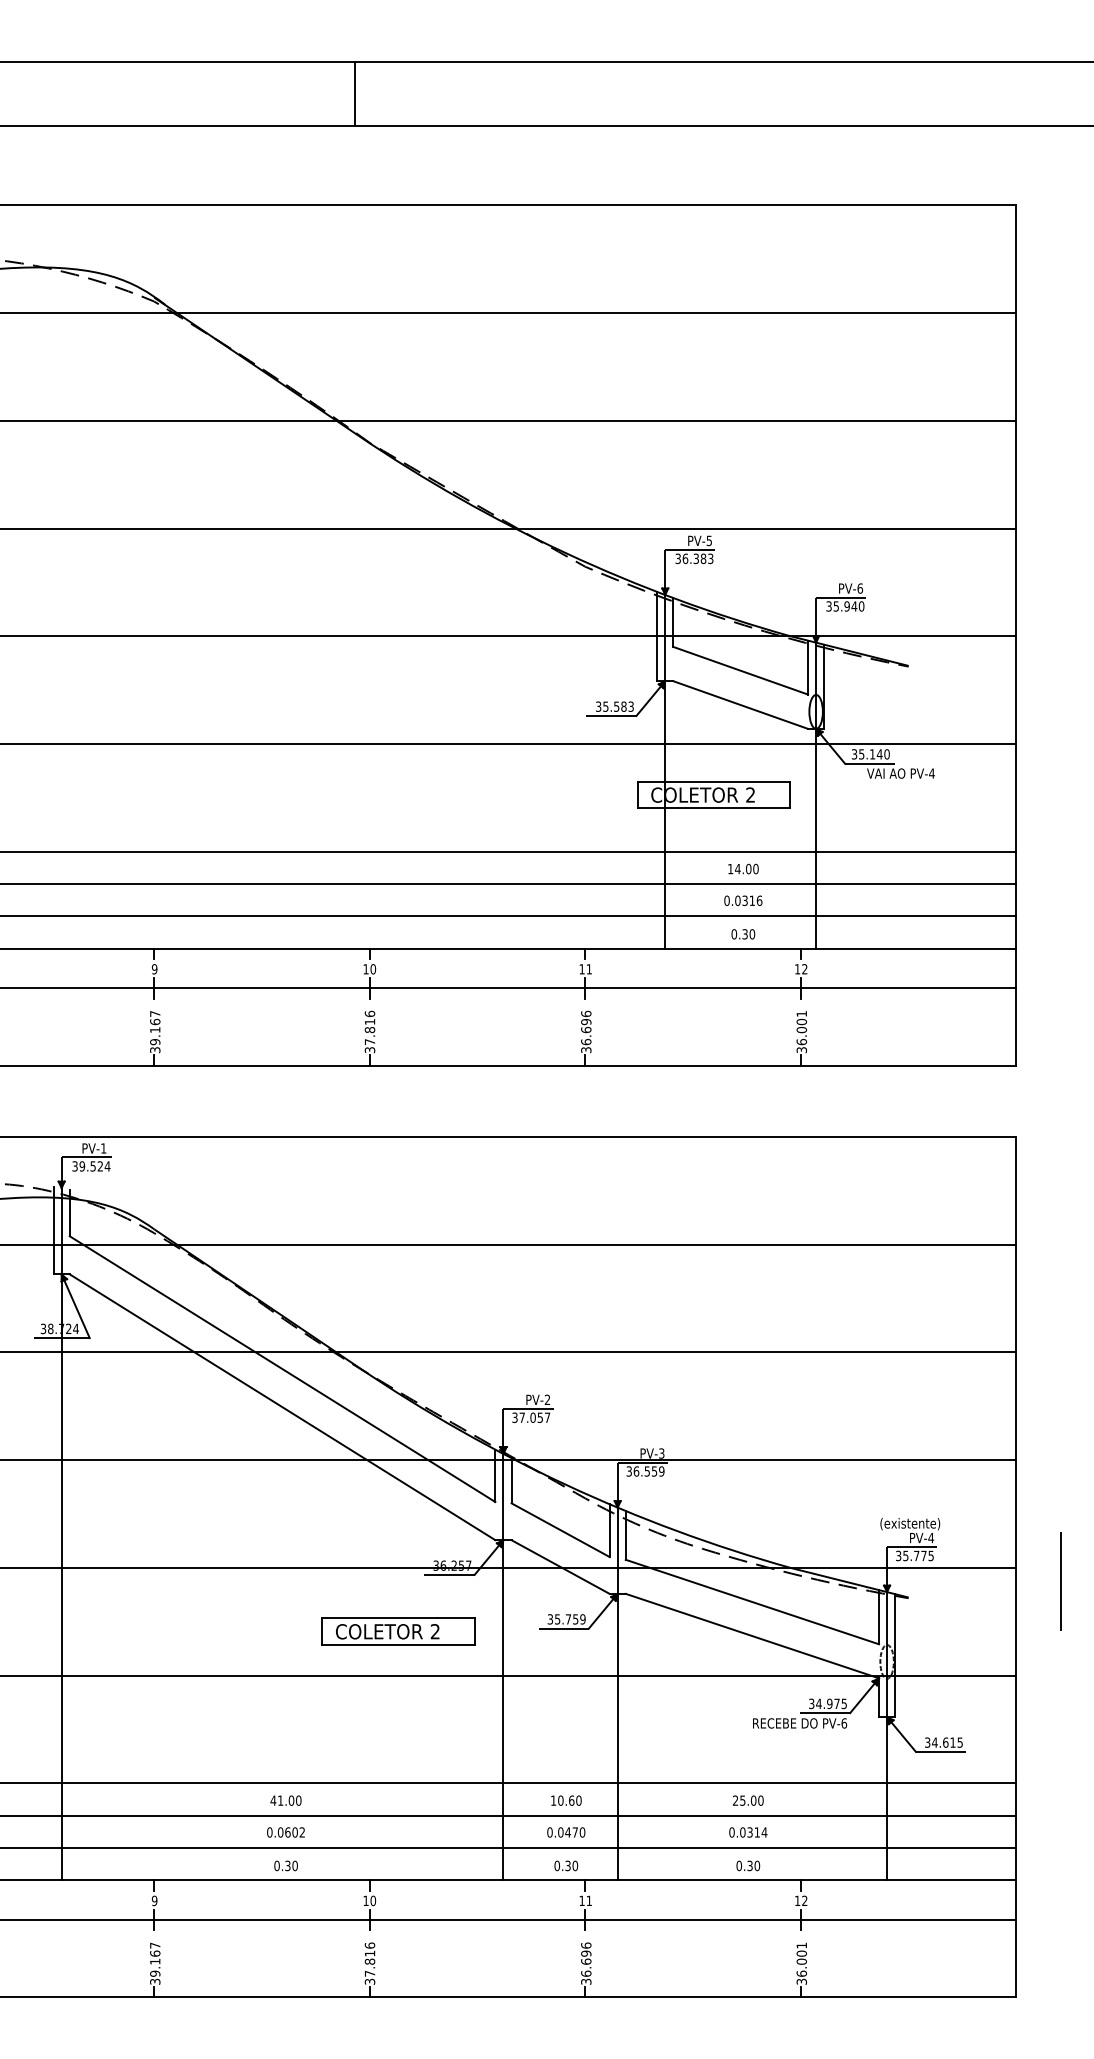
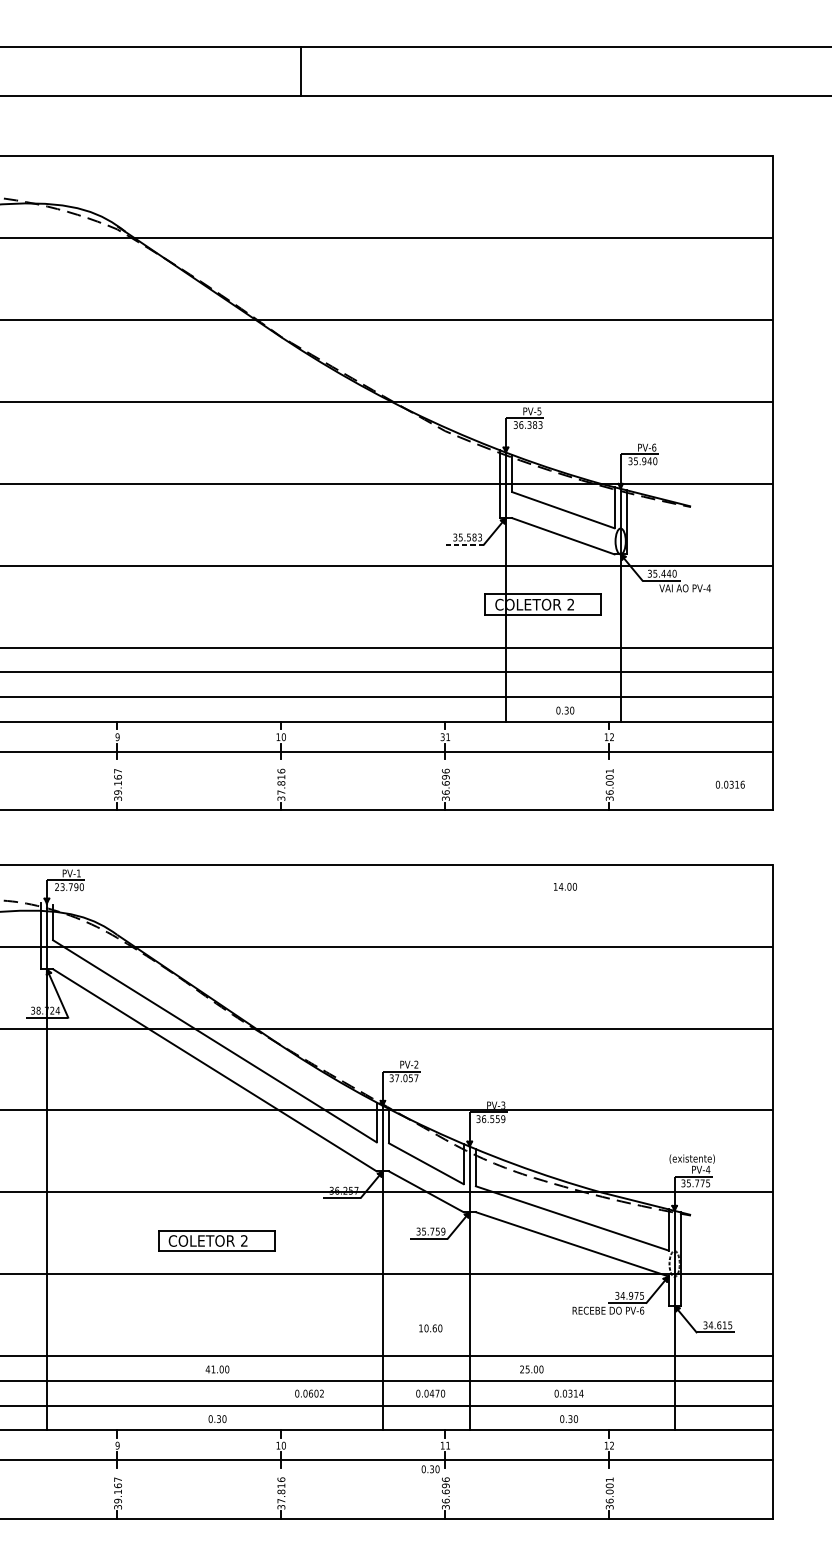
line: (354, 93) -> (300, 71), moved
line: (610, 715) -> (464, 544), solid -> dashed
text: (872, 754) -> (663, 573), 35.140 -> 35.440
text: (743, 868) -> (565, 886), moved
text: (743, 900) -> (730, 784), moved
text: (581, 969) -> (442, 737), 11 -> 31
text: (91, 1166) -> (69, 887), 39.524 -> 23.790
line: (1060, 1581) -> (806, 1202), removed
part: (398, 1631) -> (216, 1240), moved
text: (566, 1800) -> (430, 1328), moved
text: (748, 1800) -> (531, 1369), moved
text: (285, 1832) -> (309, 1393), moved
text: (566, 1865) -> (430, 1468), moved

